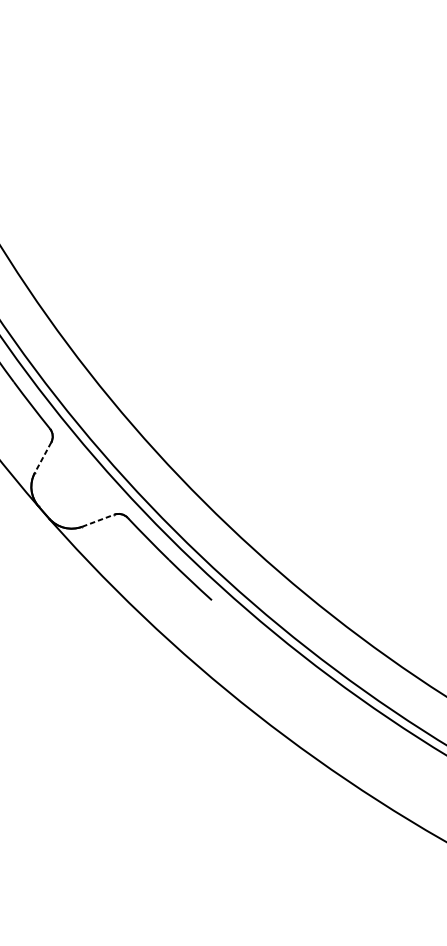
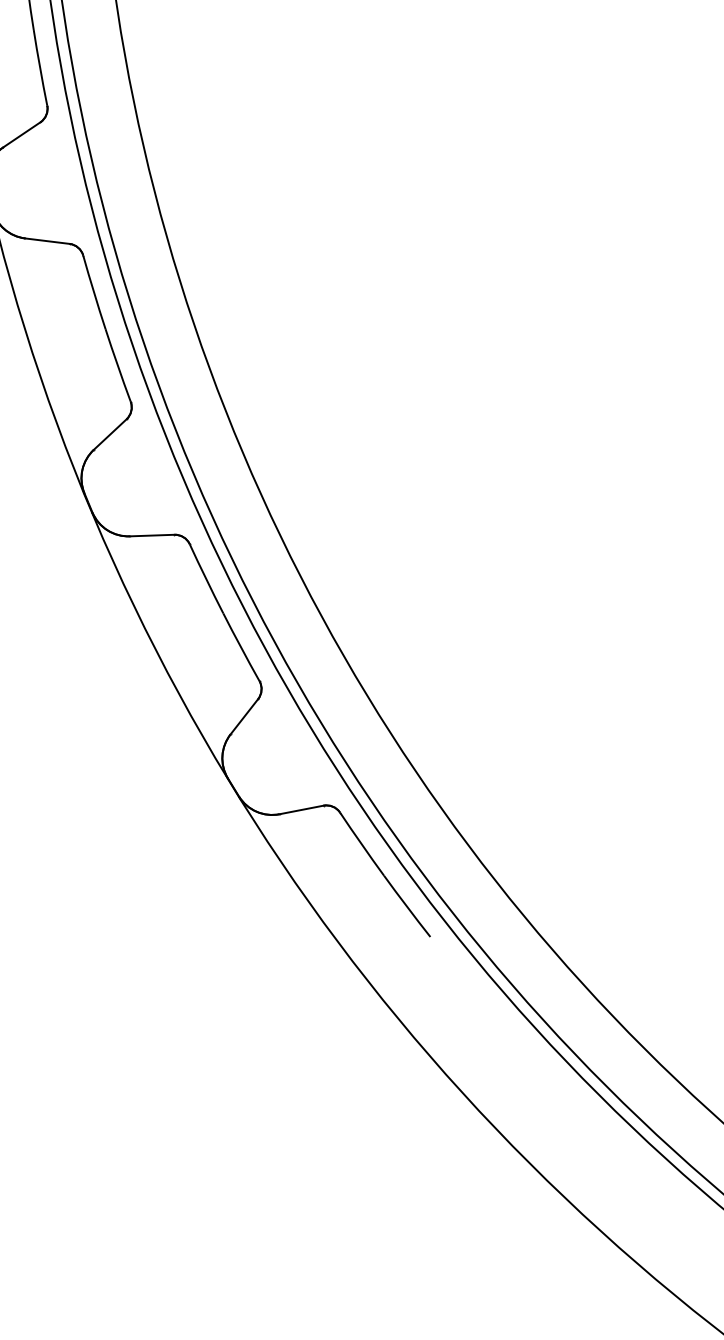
line: (43, 458) -> (244, 717), dashed -> solid
line: (98, 520) -> (302, 809), dashed -> solid

